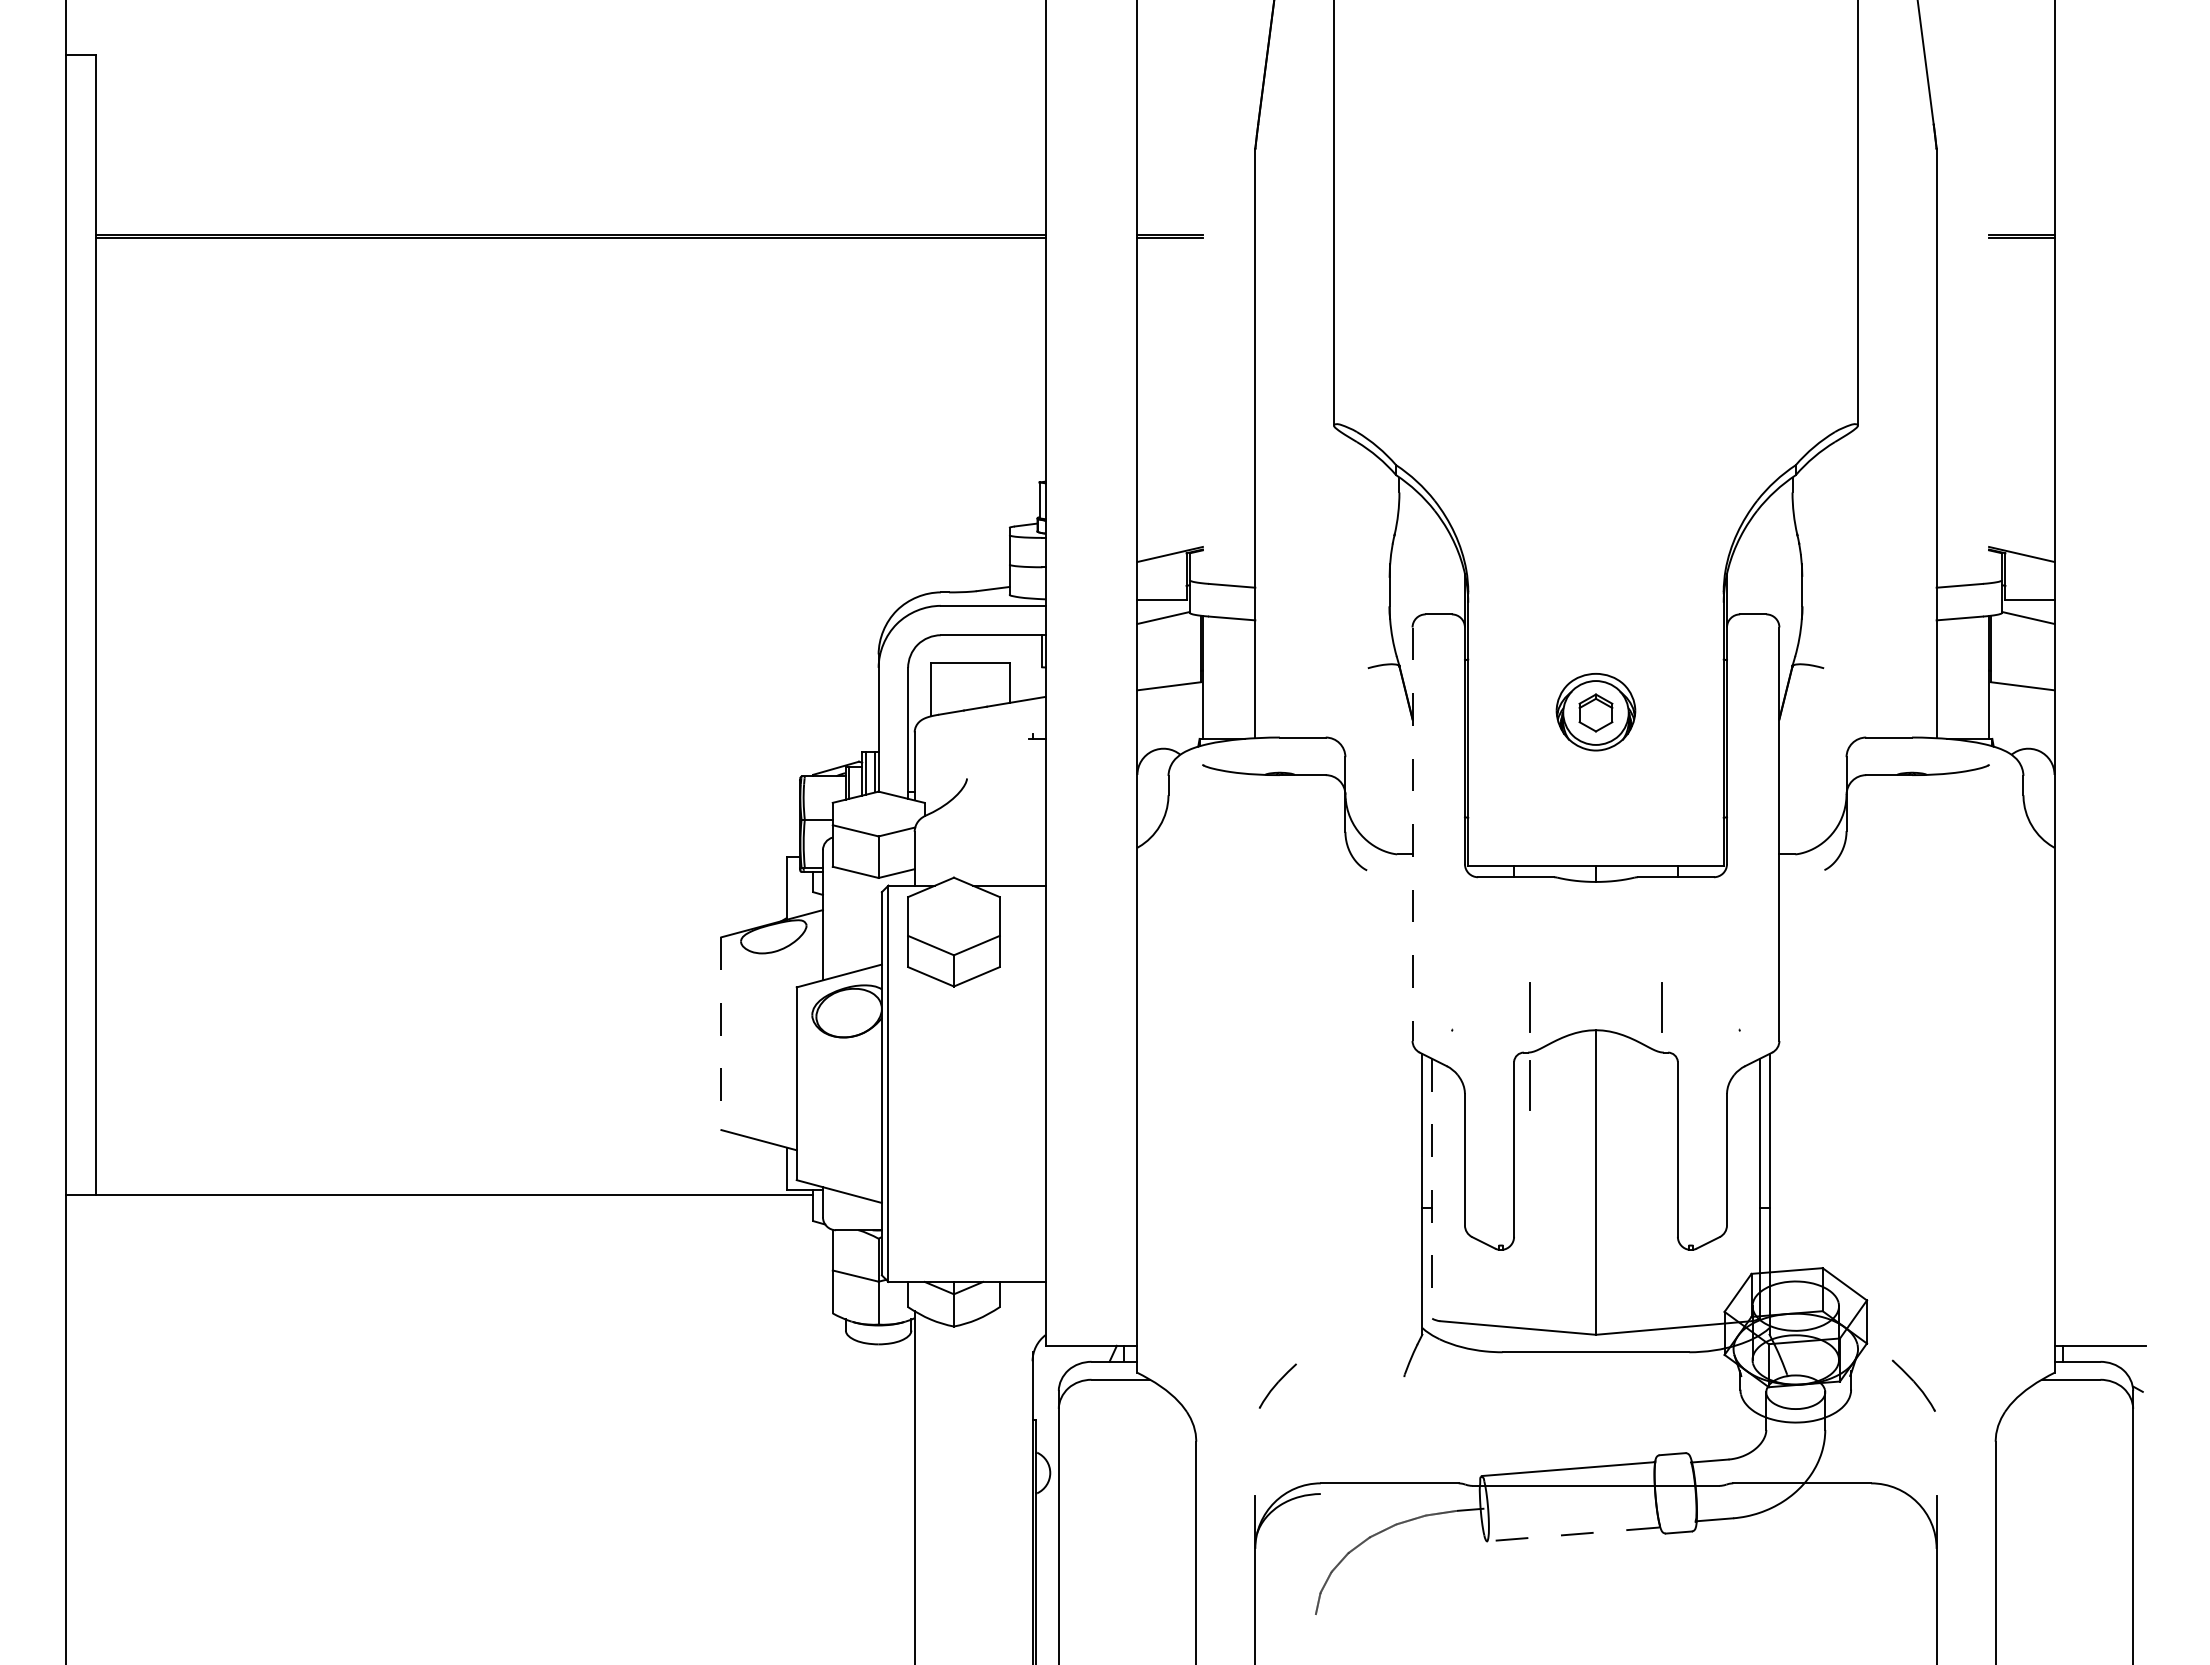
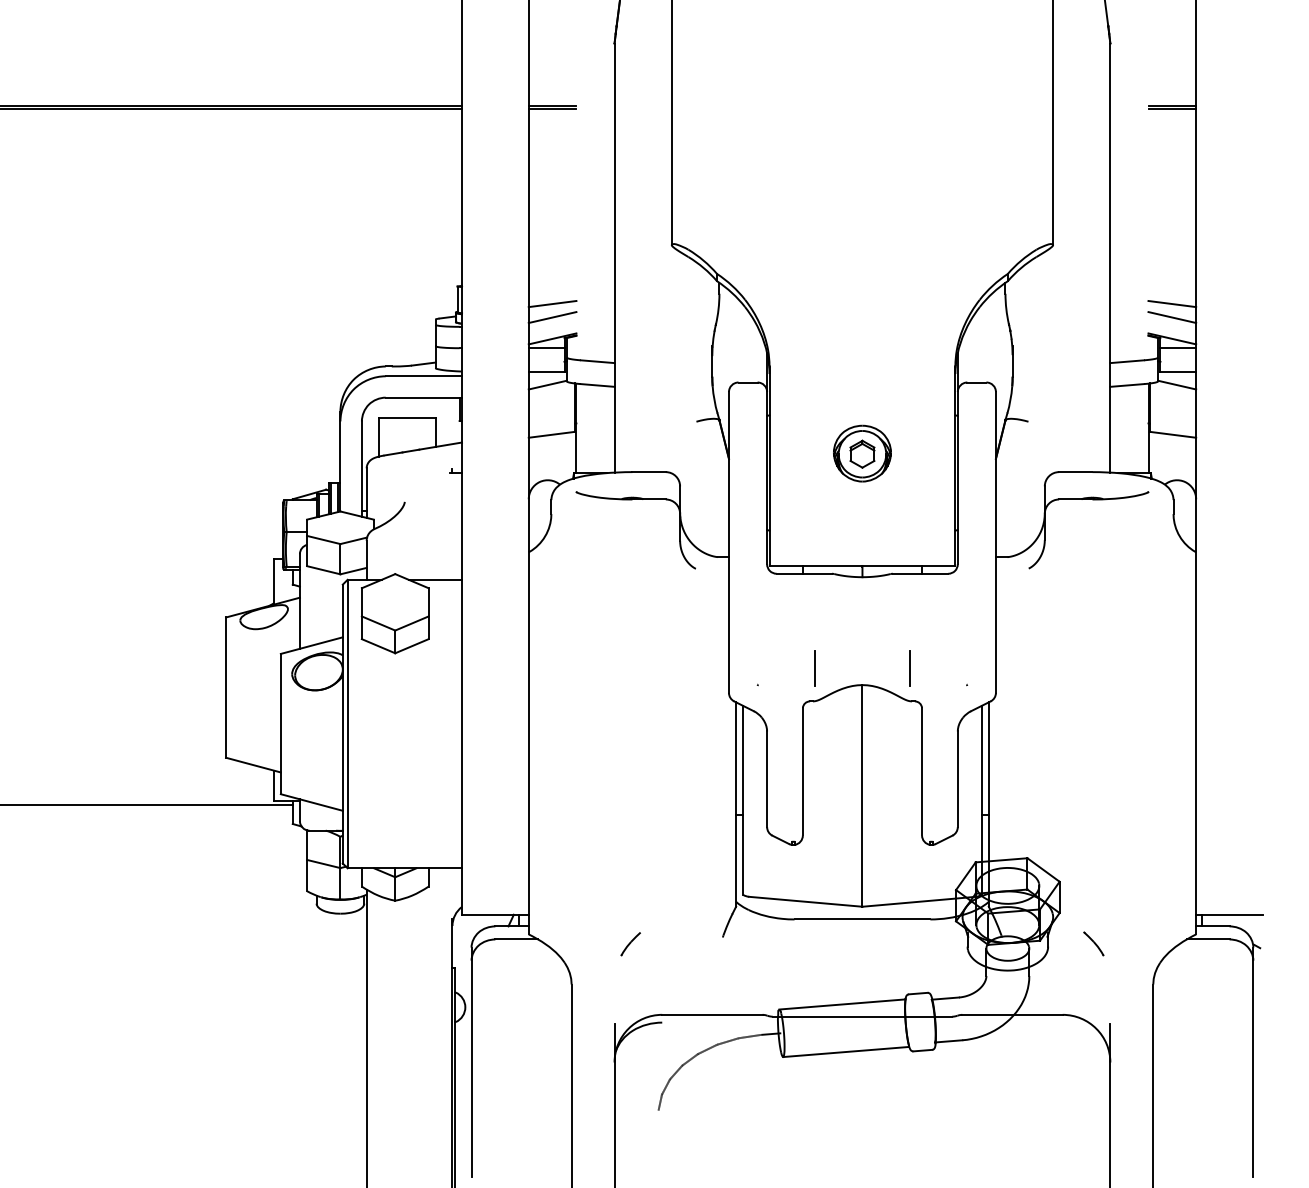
line: (1169, 506) -> (552, 303), added
line: (2021, 506) -> (1172, 303), added
line: (1169, 524) -> (552, 317), added
line: (2021, 524) -> (1172, 317), added
line: (1161, 567) -> (546, 348), added
line: (2029, 567) -> (1177, 348), added
line: (1412, 834) -> (728, 542), dashed -> solid
line: (721, 1034) -> (226, 688), dashed -> solid
line: (1529, 1085) -> (814, 725), removed
line: (1432, 1188) -> (743, 800), dashed -> solid
part: (1277, 1385) -> (630, 943), size x0.71
part: (1913, 1385) -> (1093, 943), size x0.62
line: (1572, 1534) -> (845, 1052), dashed -> solid

